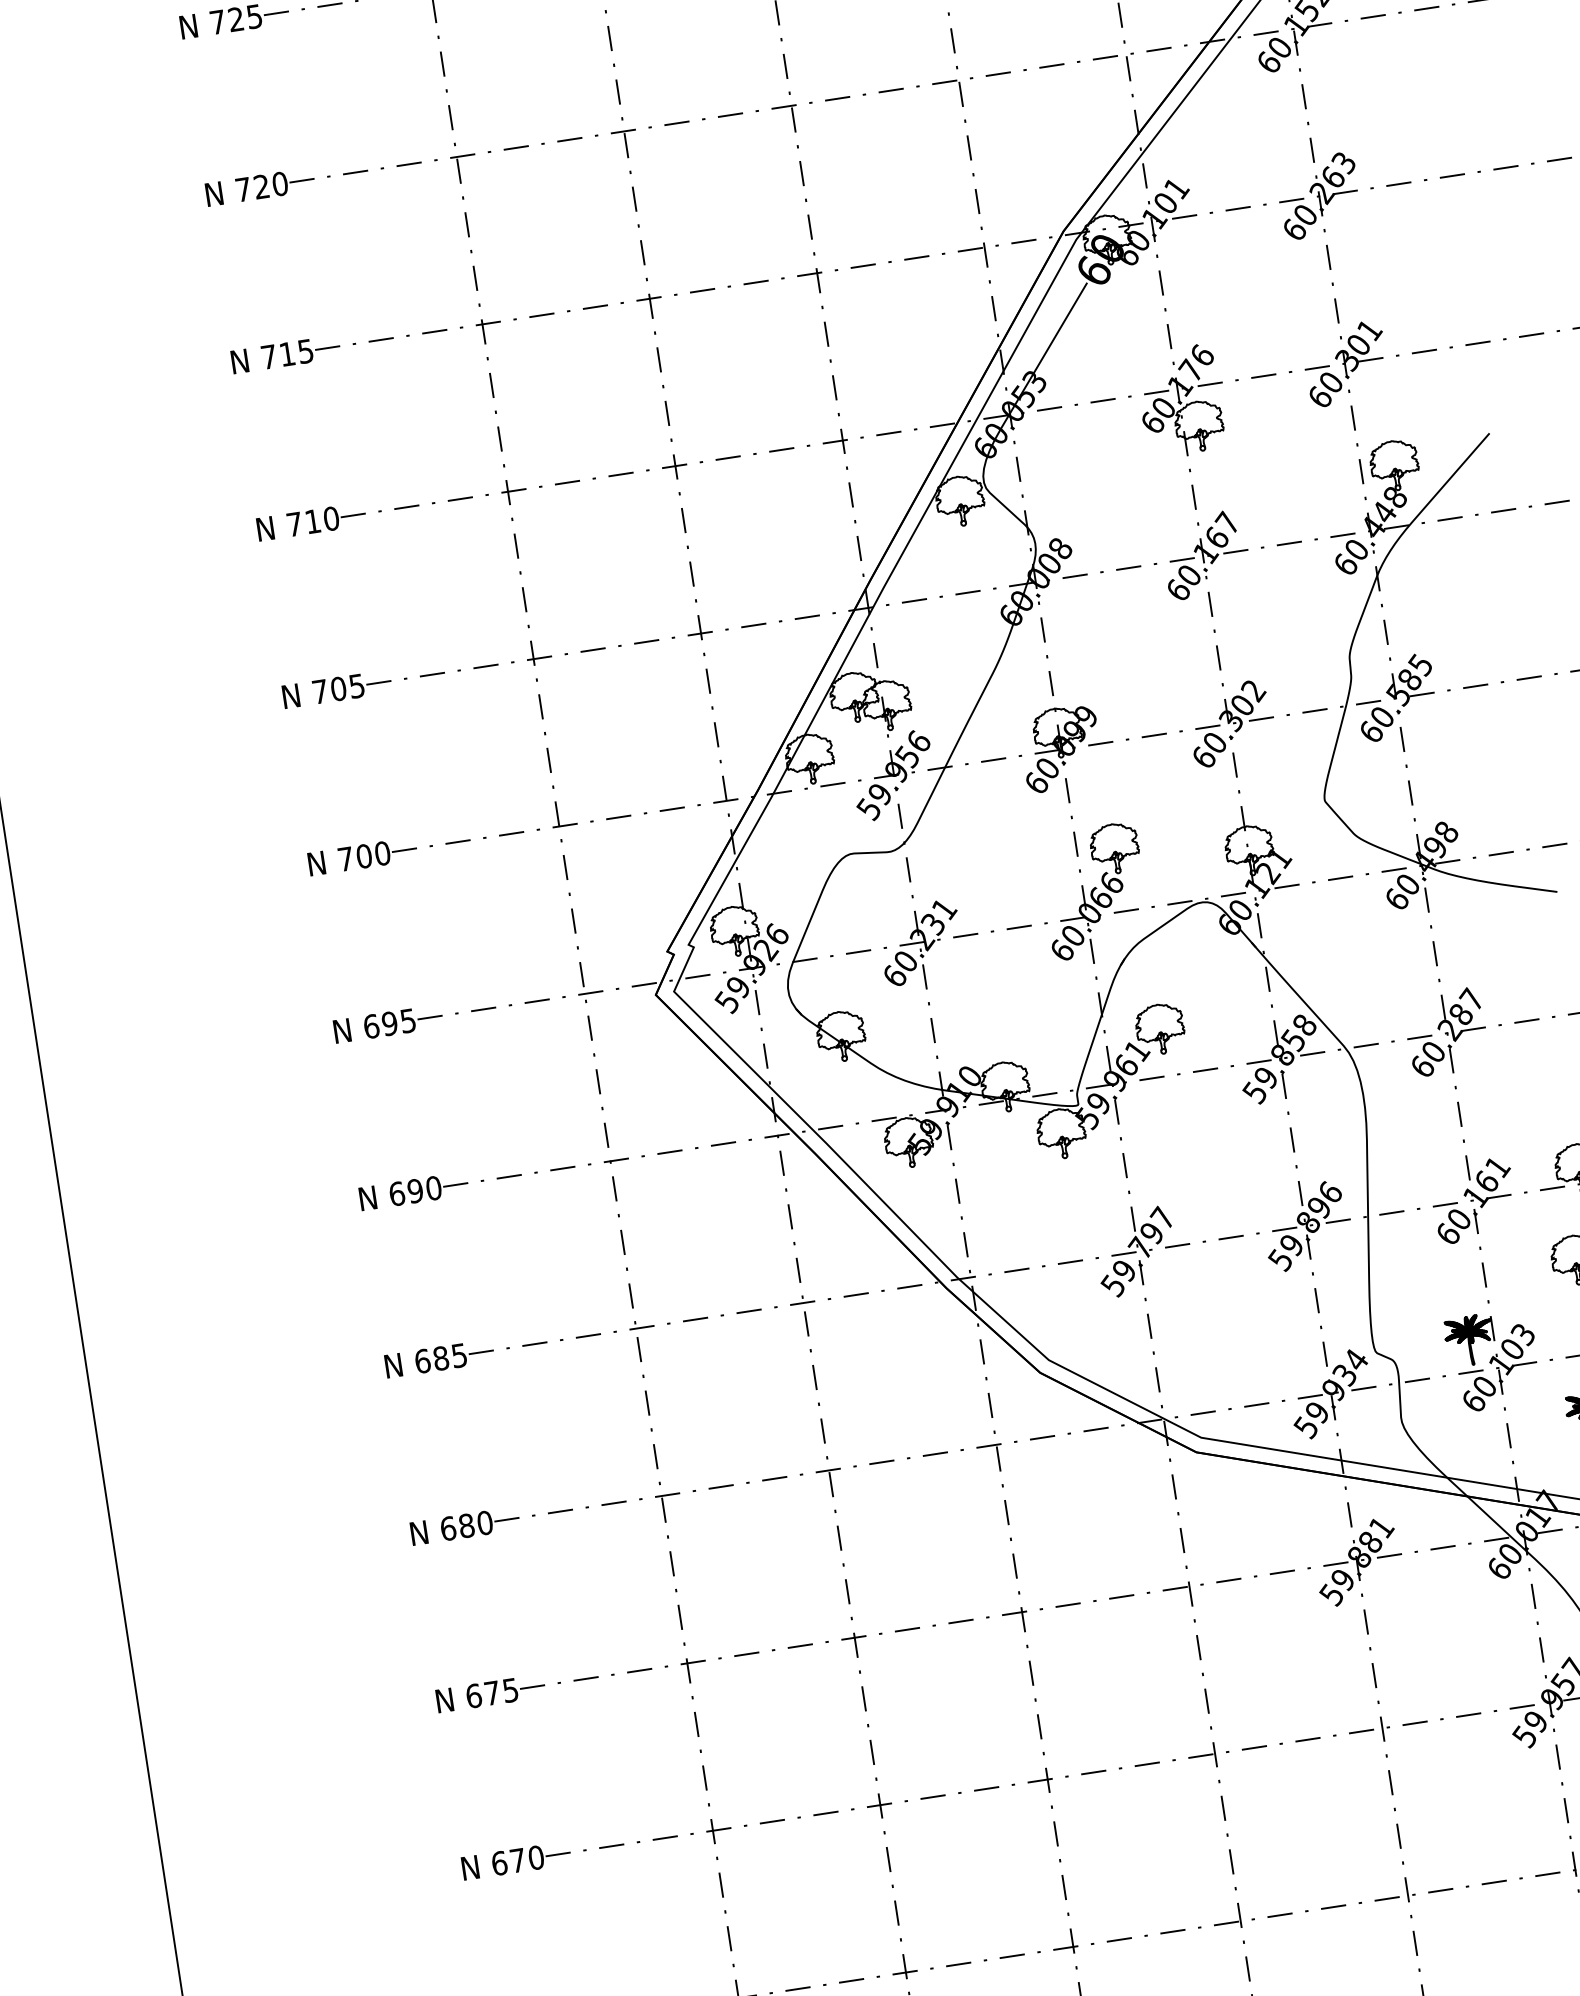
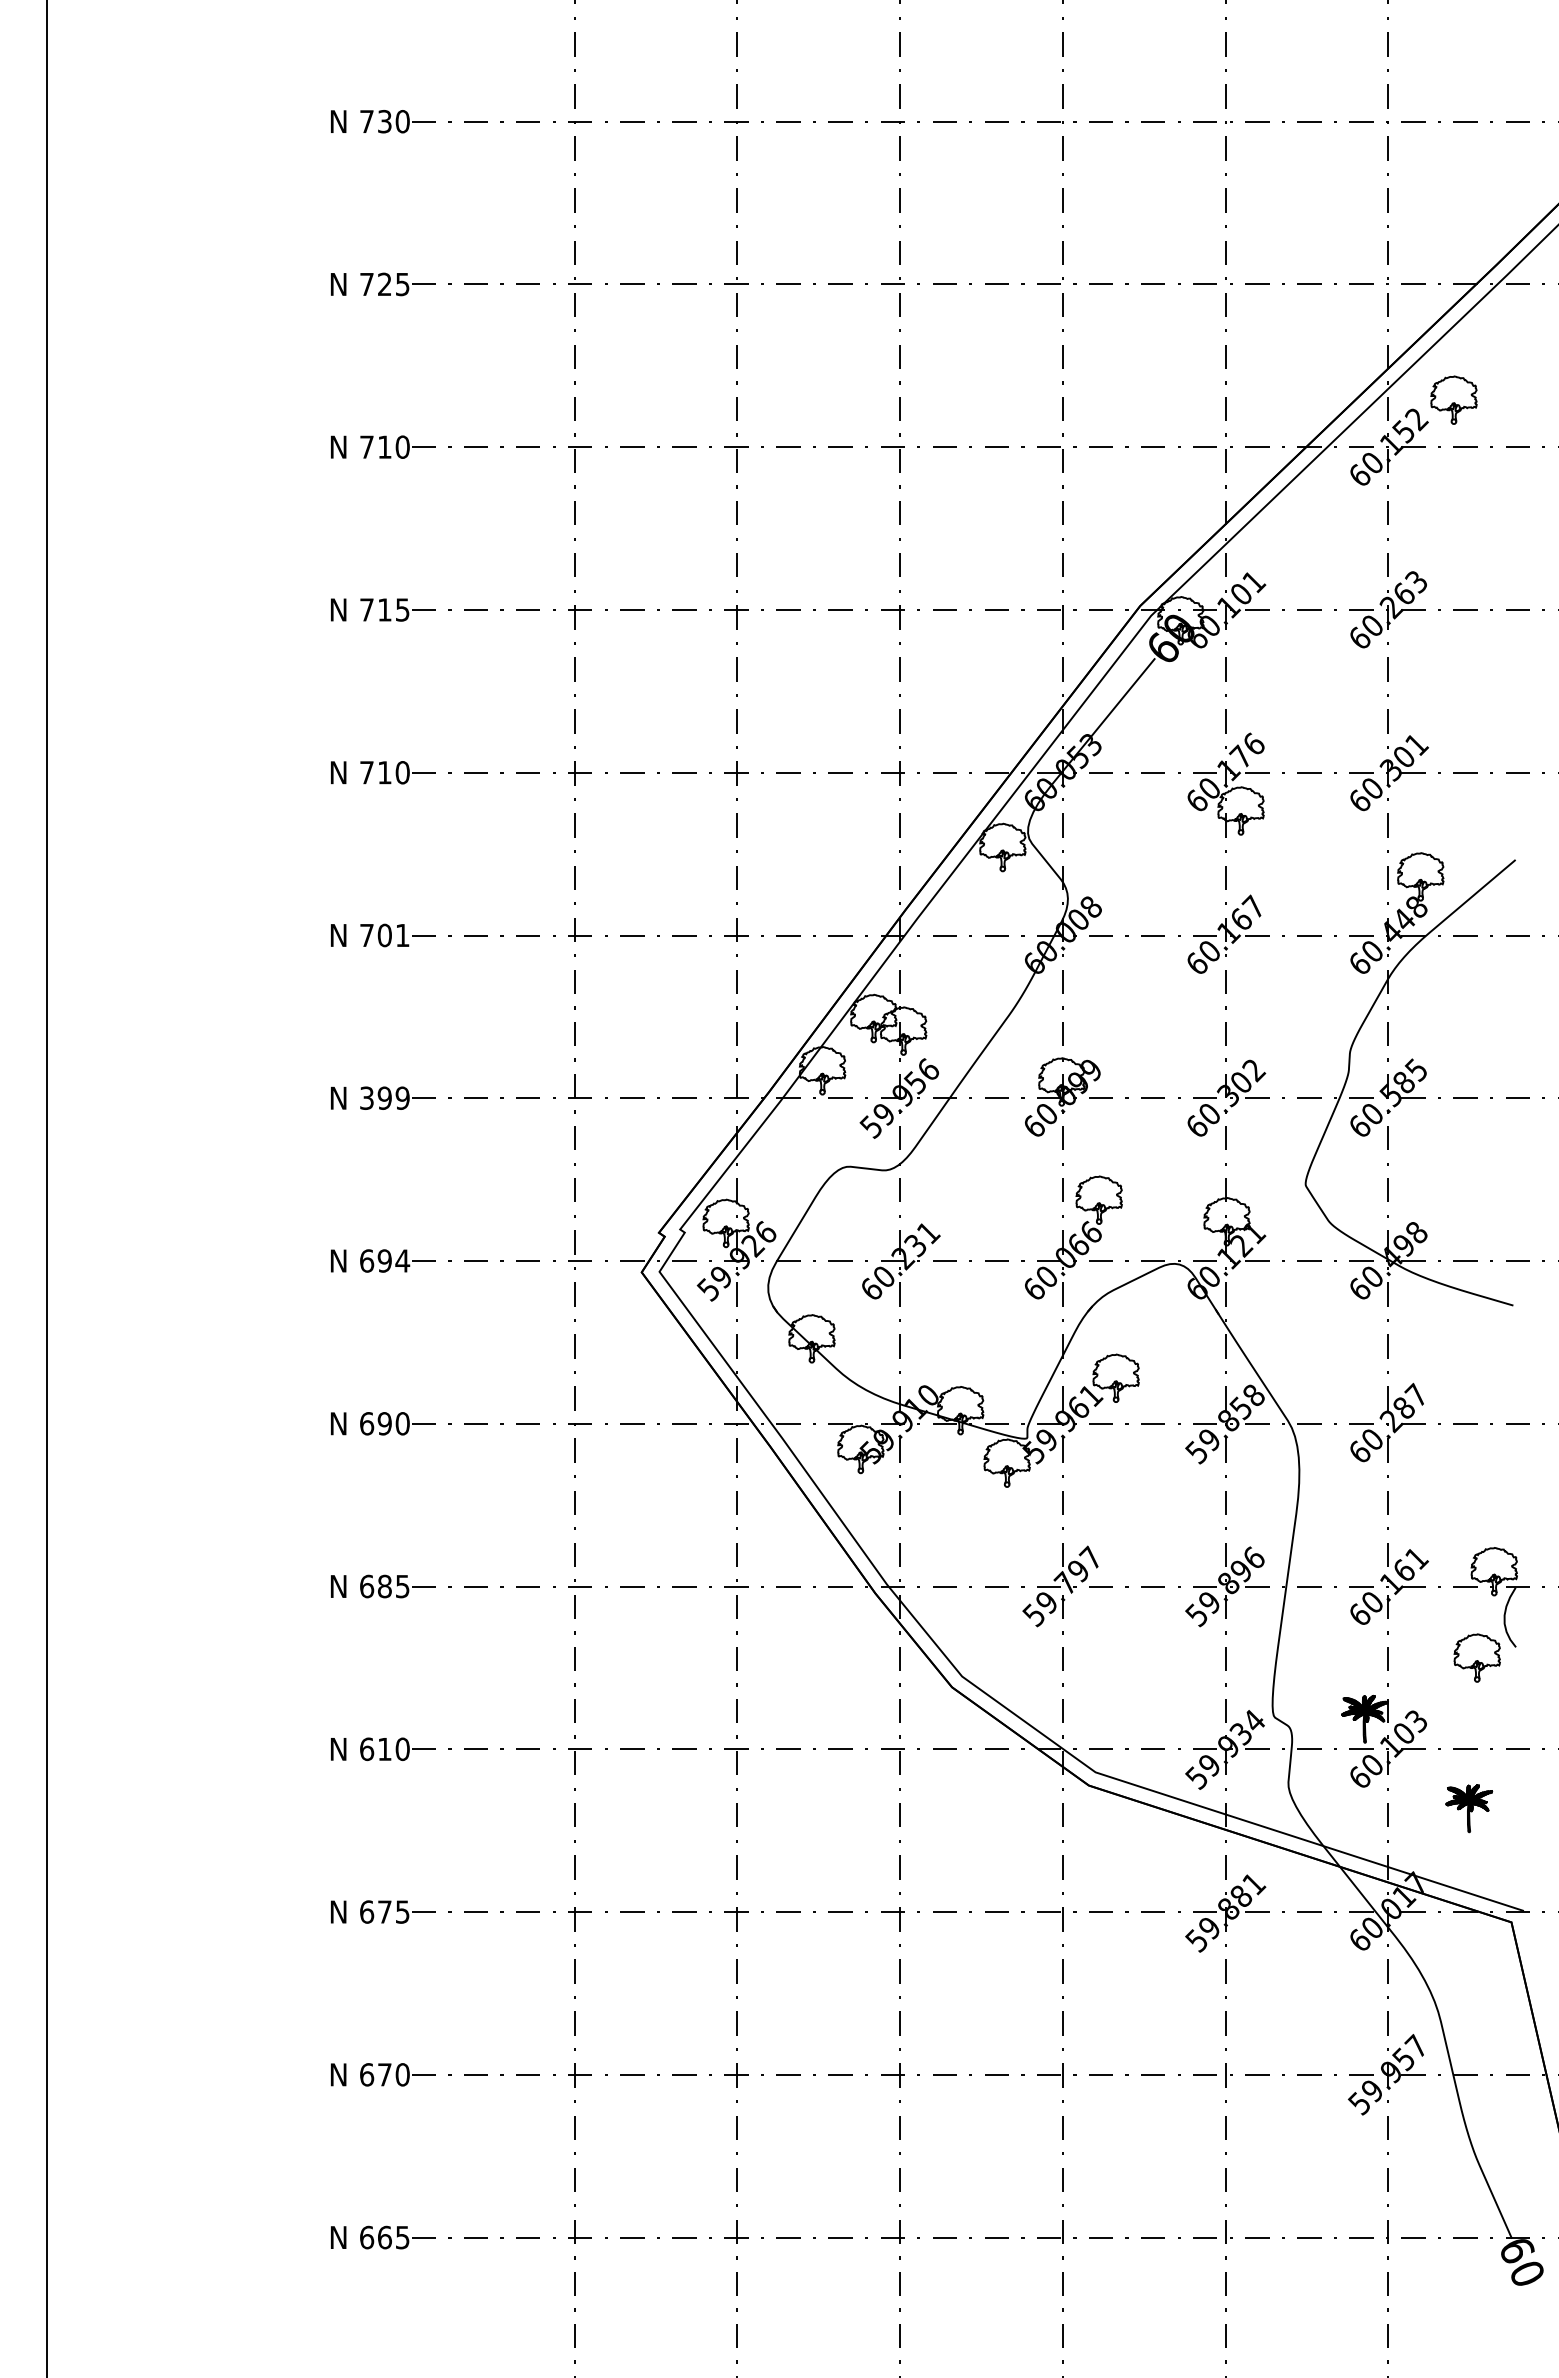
text: (261, 186) -> (384, 446), 720 -> 710
text: (356, 686) -> (402, 935), 705 -> 701
text: (363, 855) -> (384, 1097), 700 -> 399
text: (407, 1020) -> (402, 1260), 695 -> 694
text: (466, 1526) -> (384, 1749), 680 -> 610

